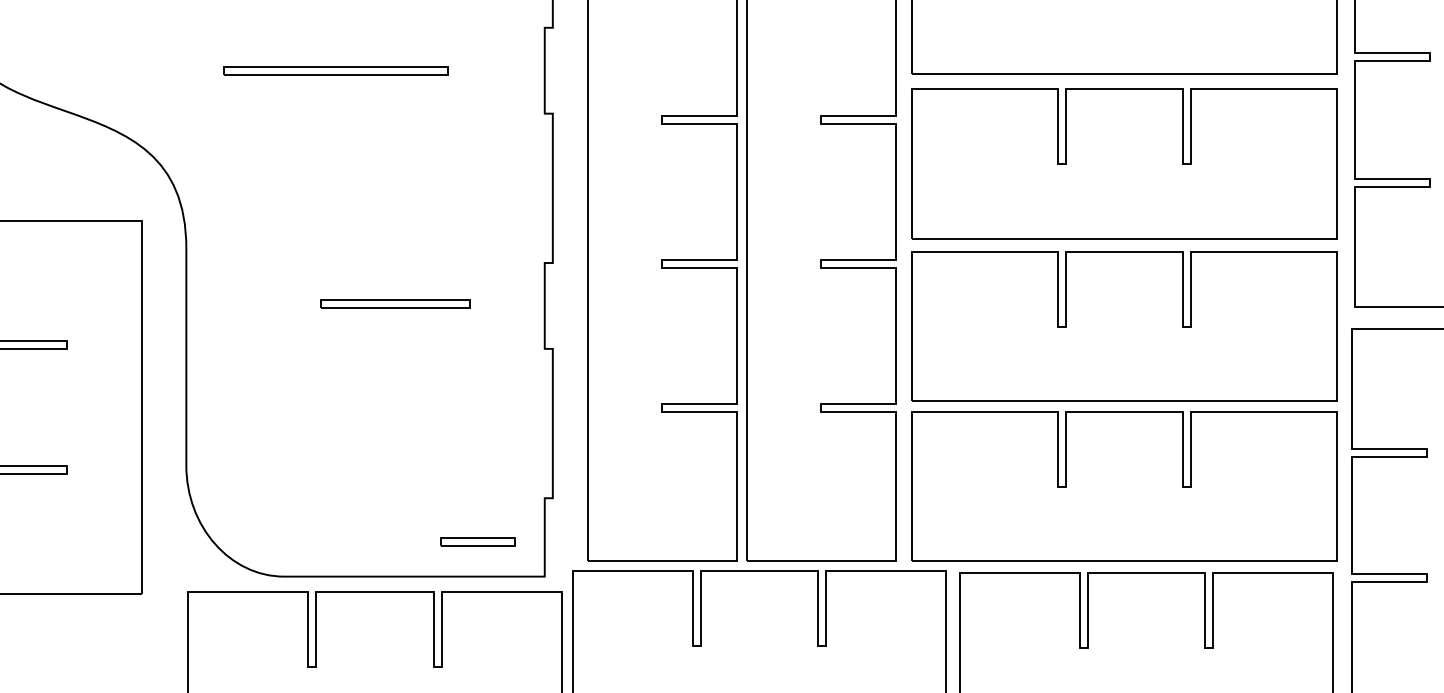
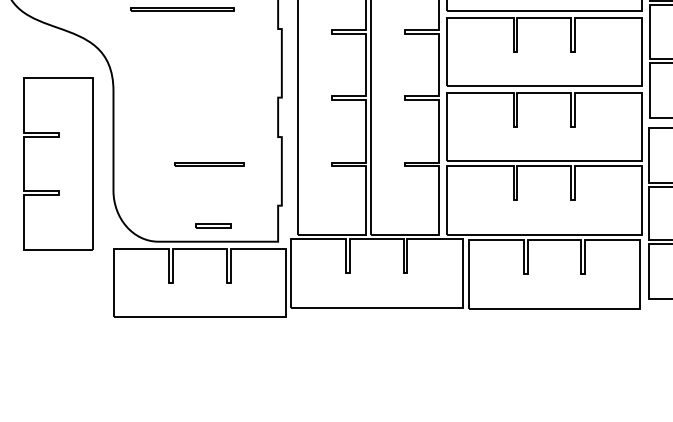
line: (395, 301) -> (209, 163), moved
part: (478, 541) -> (213, 225), moved

